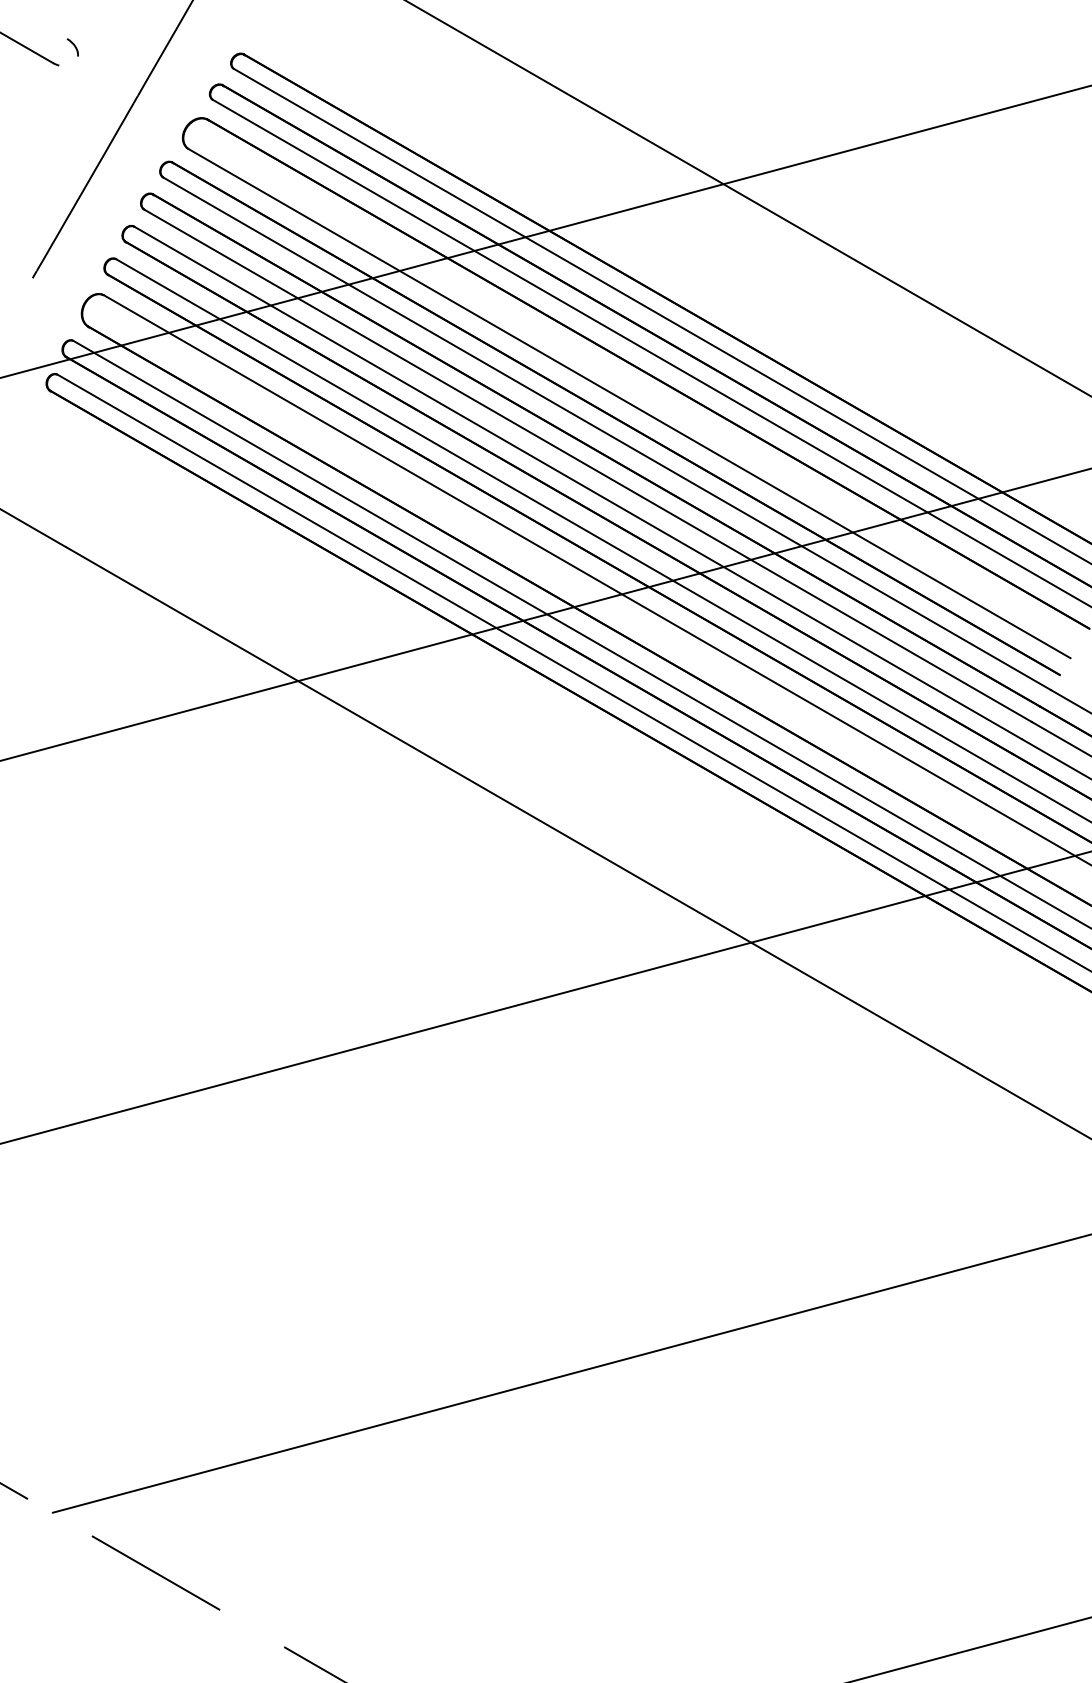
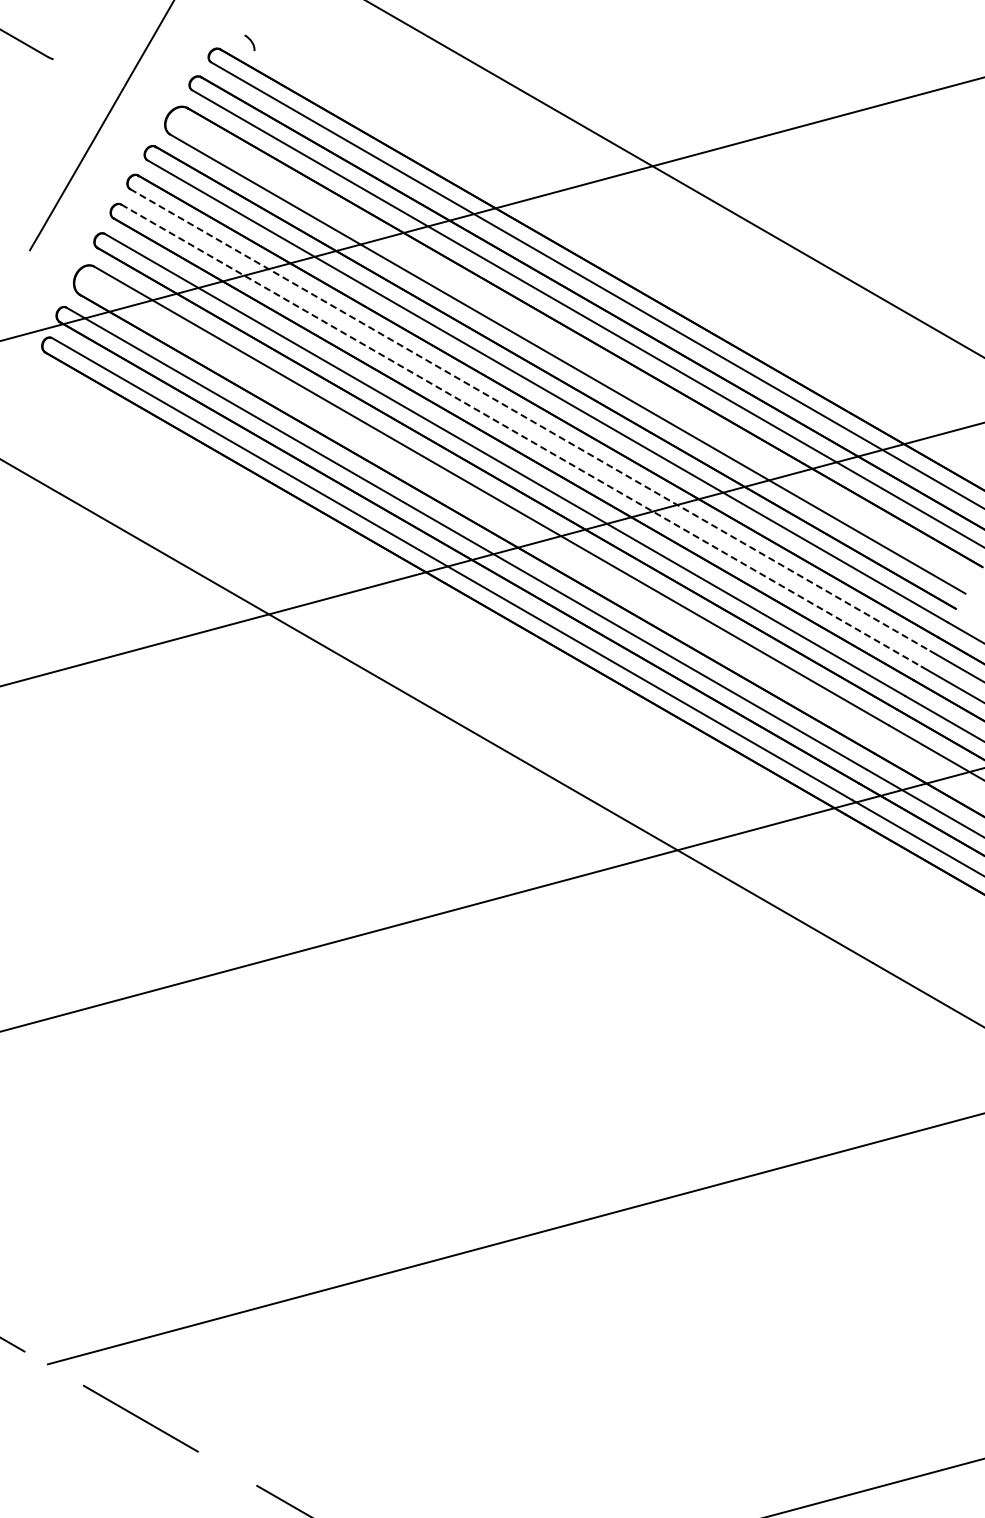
curve: (73, 45) -> (250, 41), moved
line: (588, 466) -> (530, 420), solid -> dashed
line: (578, 482) -> (521, 435), solid -> dashed

